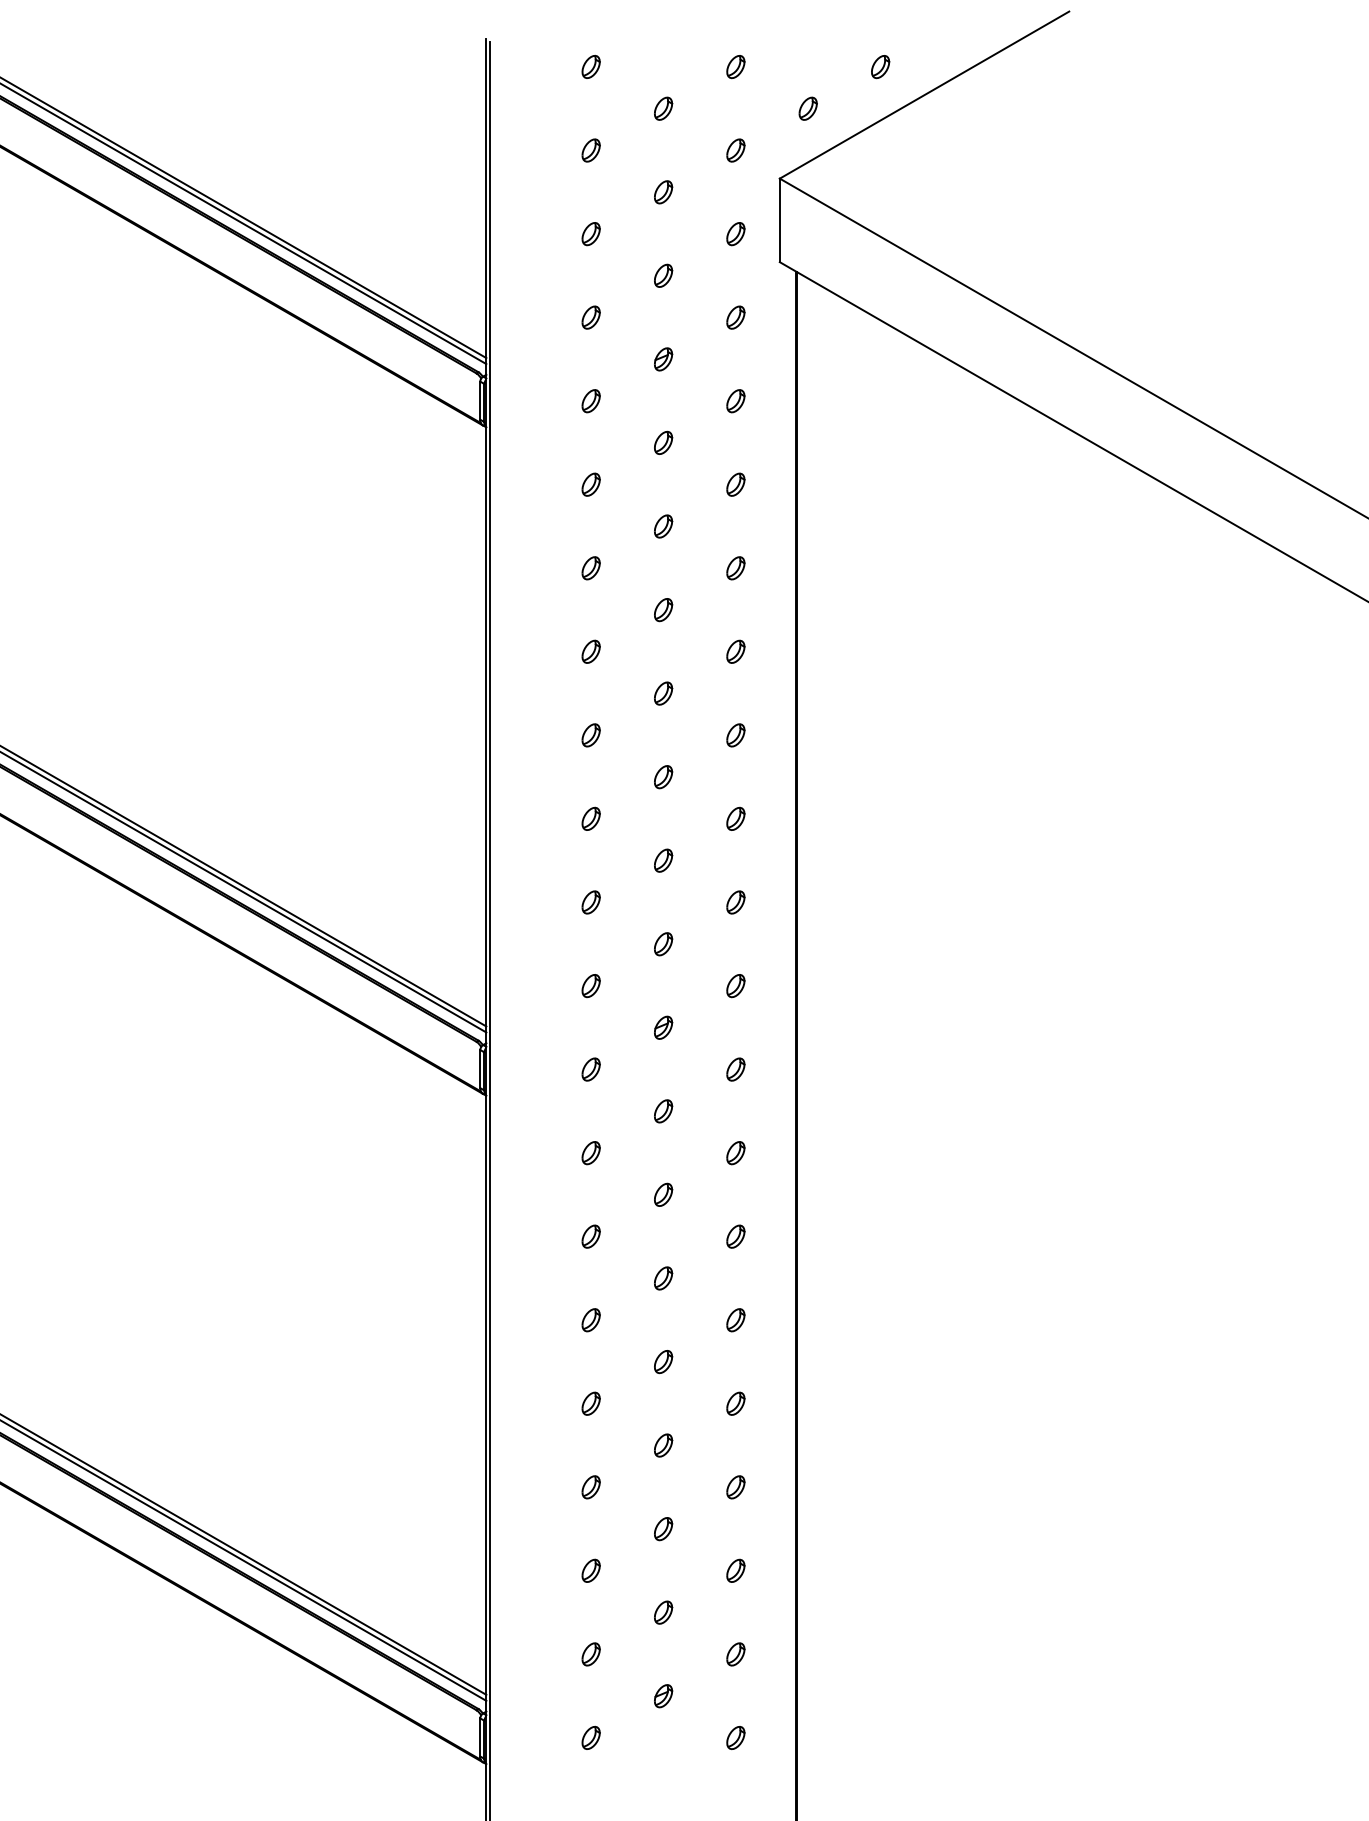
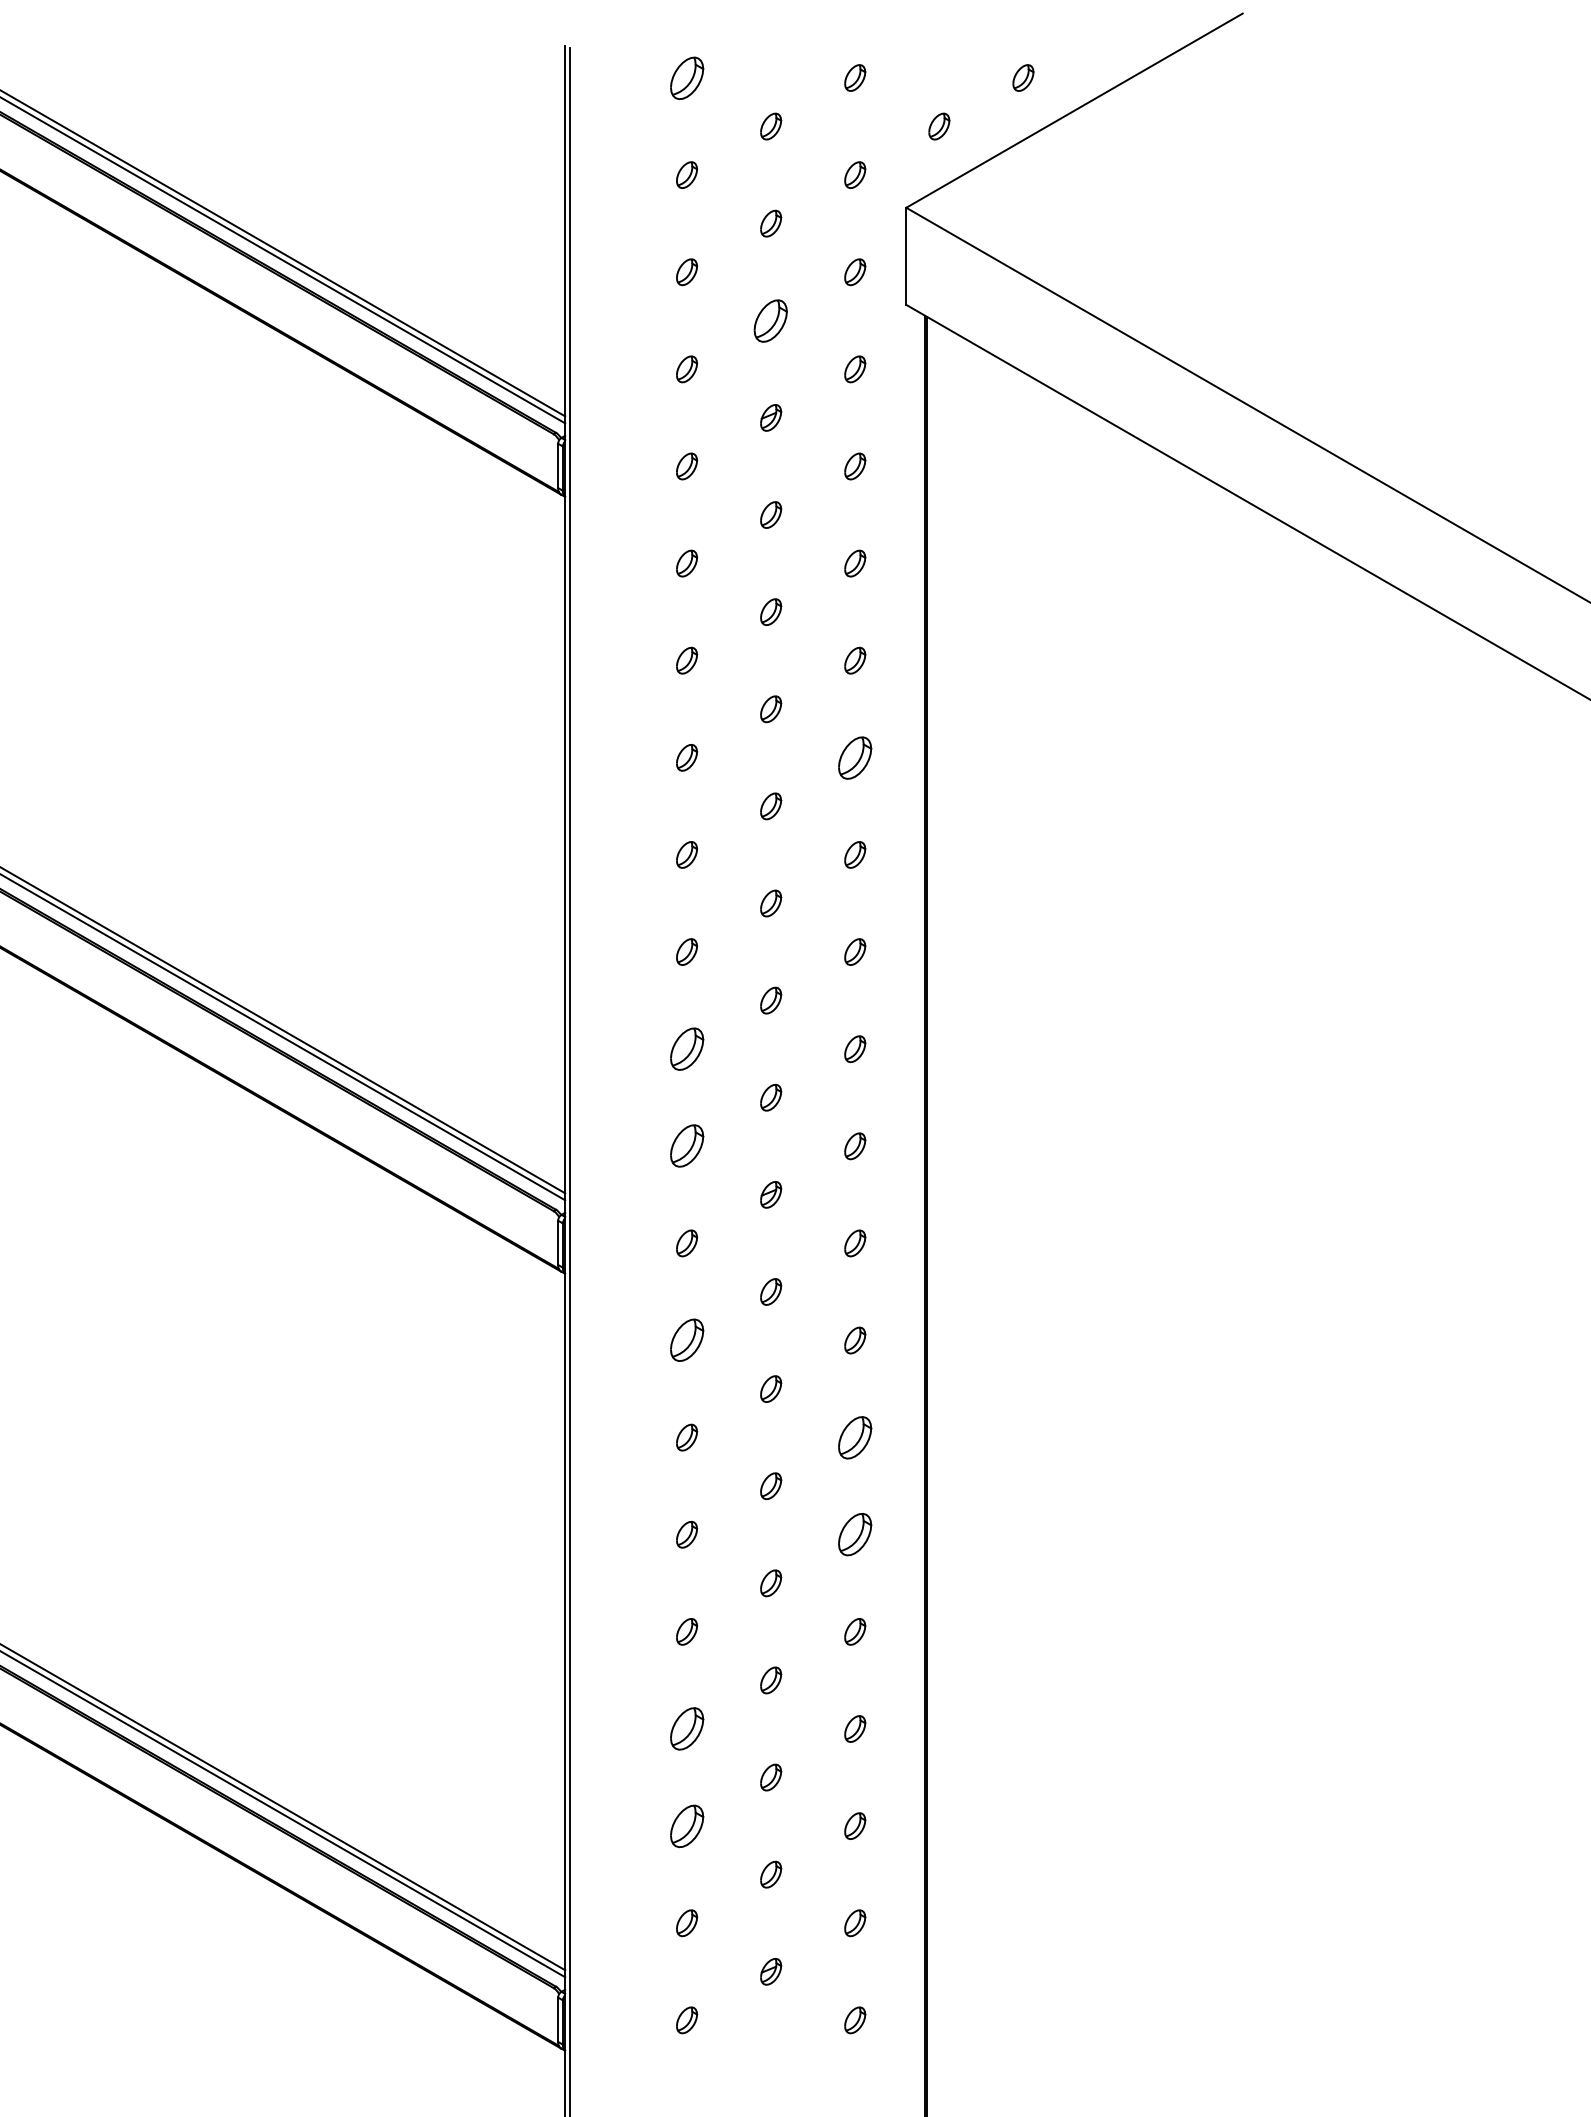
part: (590, 66) -> (686, 77), size x1.6
part: (663, 275) -> (771, 320), size x1.6
part: (735, 651) -> (854, 757), size x1.6
part: (590, 902) -> (686, 1049), size x1.6
part: (590, 986) -> (686, 1146), size x1.6
part: (590, 1153) -> (686, 1340), size x1.6
part: (735, 1236) -> (854, 1437), size x1.6
part: (735, 1320) -> (854, 1535), size x1.6
part: (590, 1487) -> (686, 1729), size x1.6
part: (590, 1570) -> (686, 1825), size x1.6

